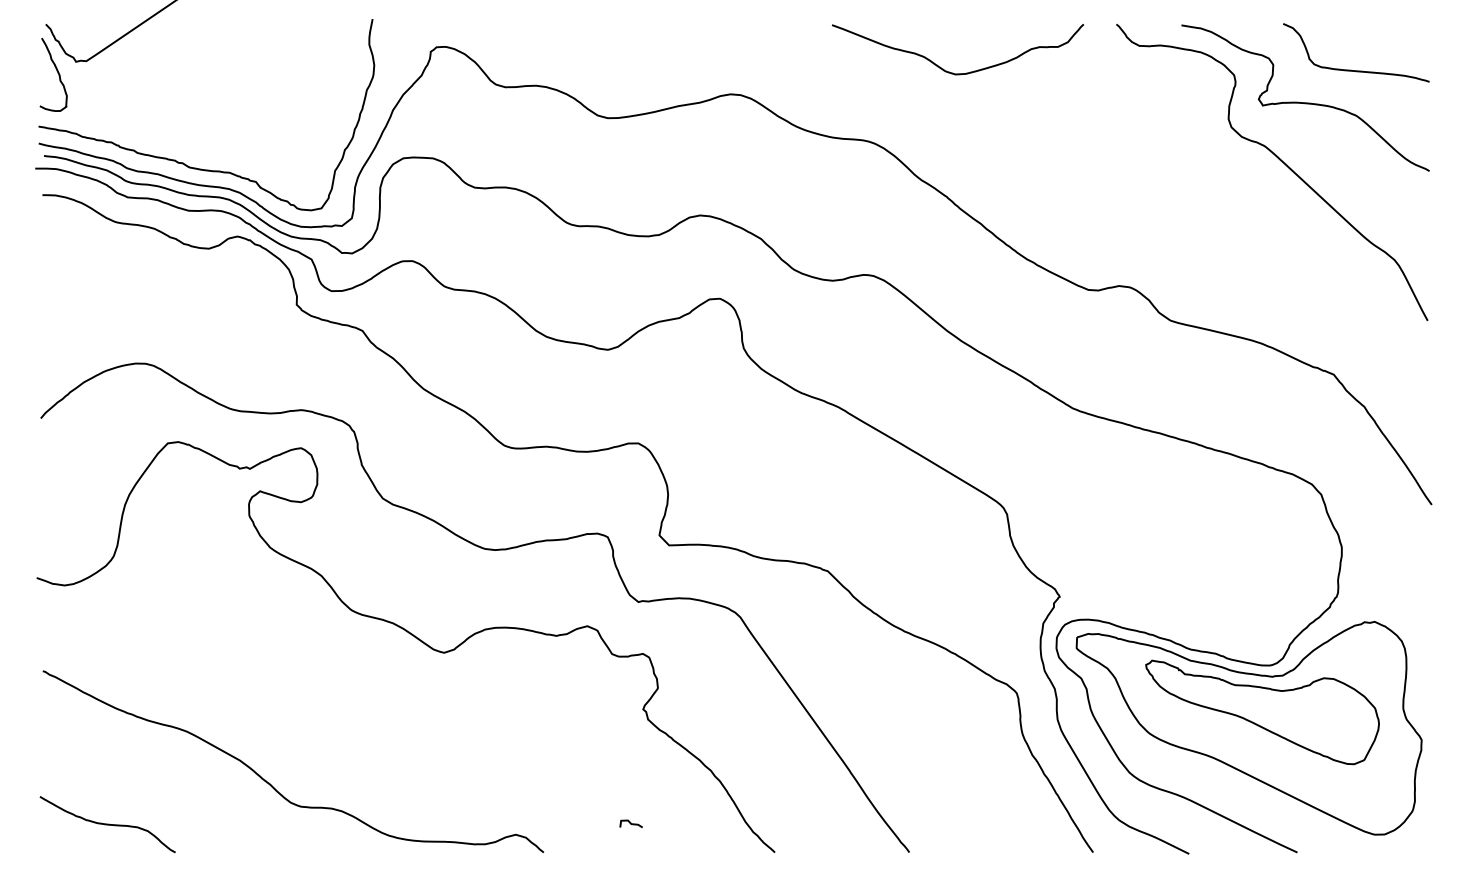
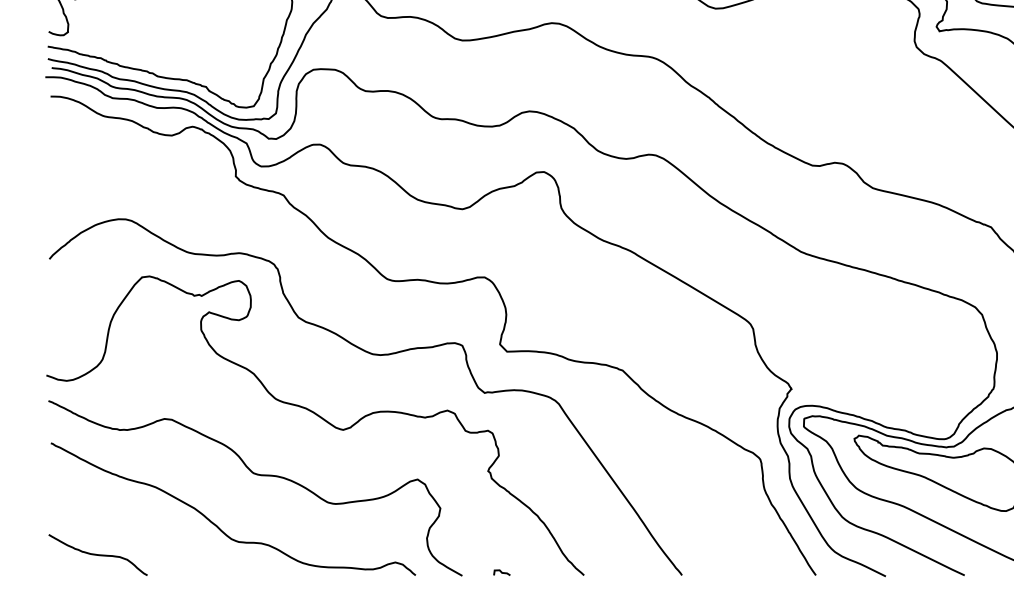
curve: (327, 715) -> (258, 475), added
curve: (630, 823) -> (501, 572), moved

